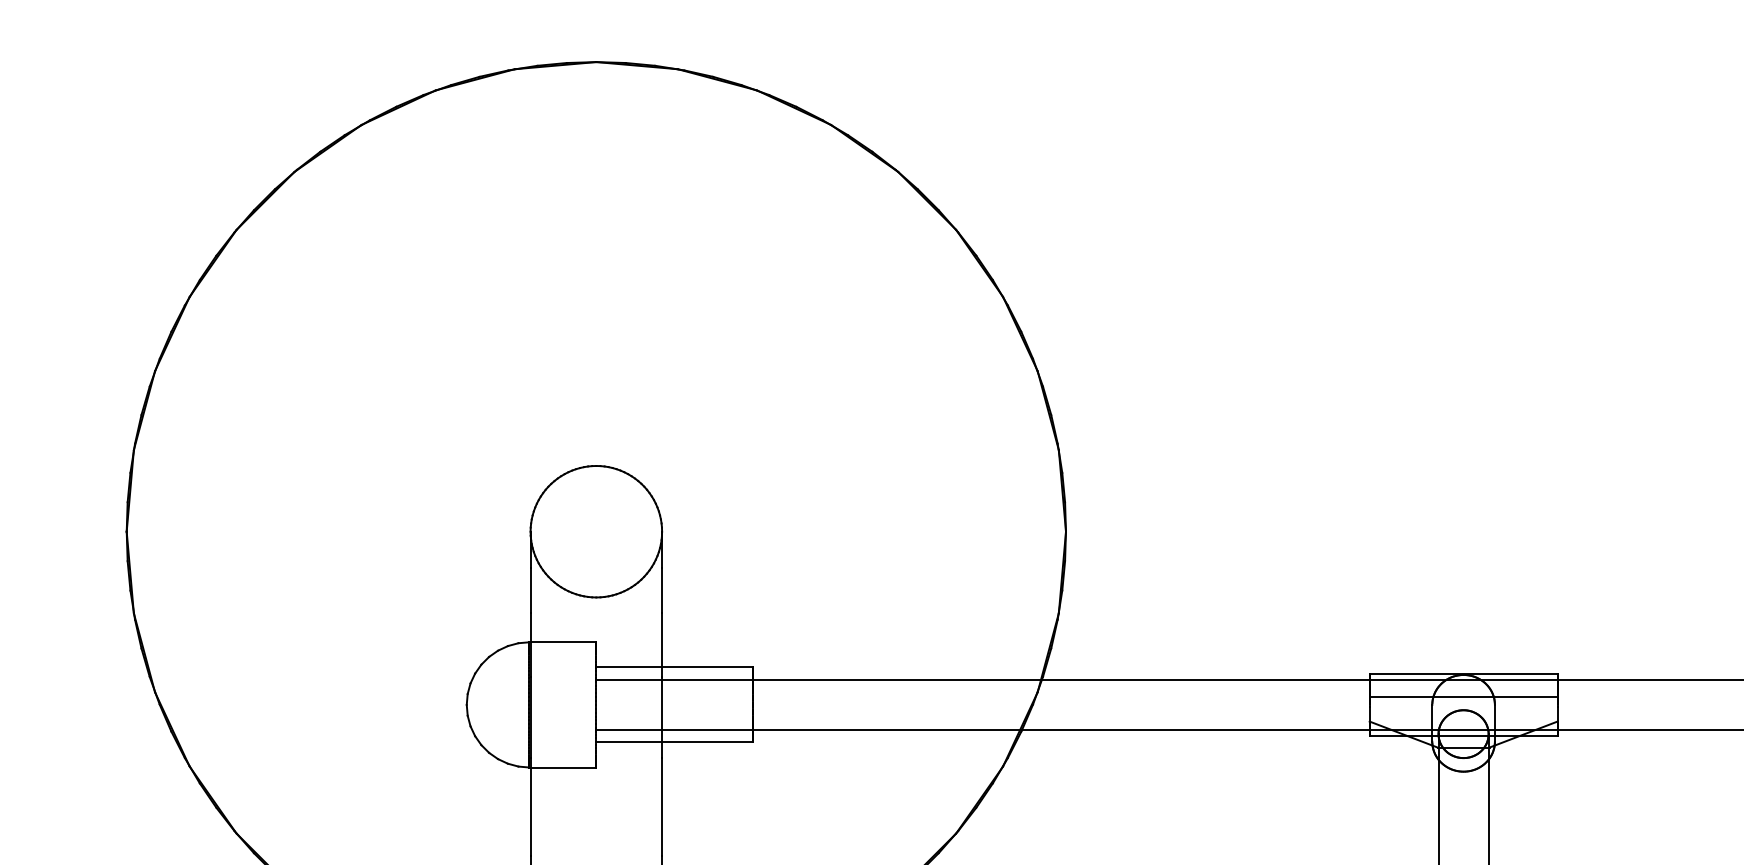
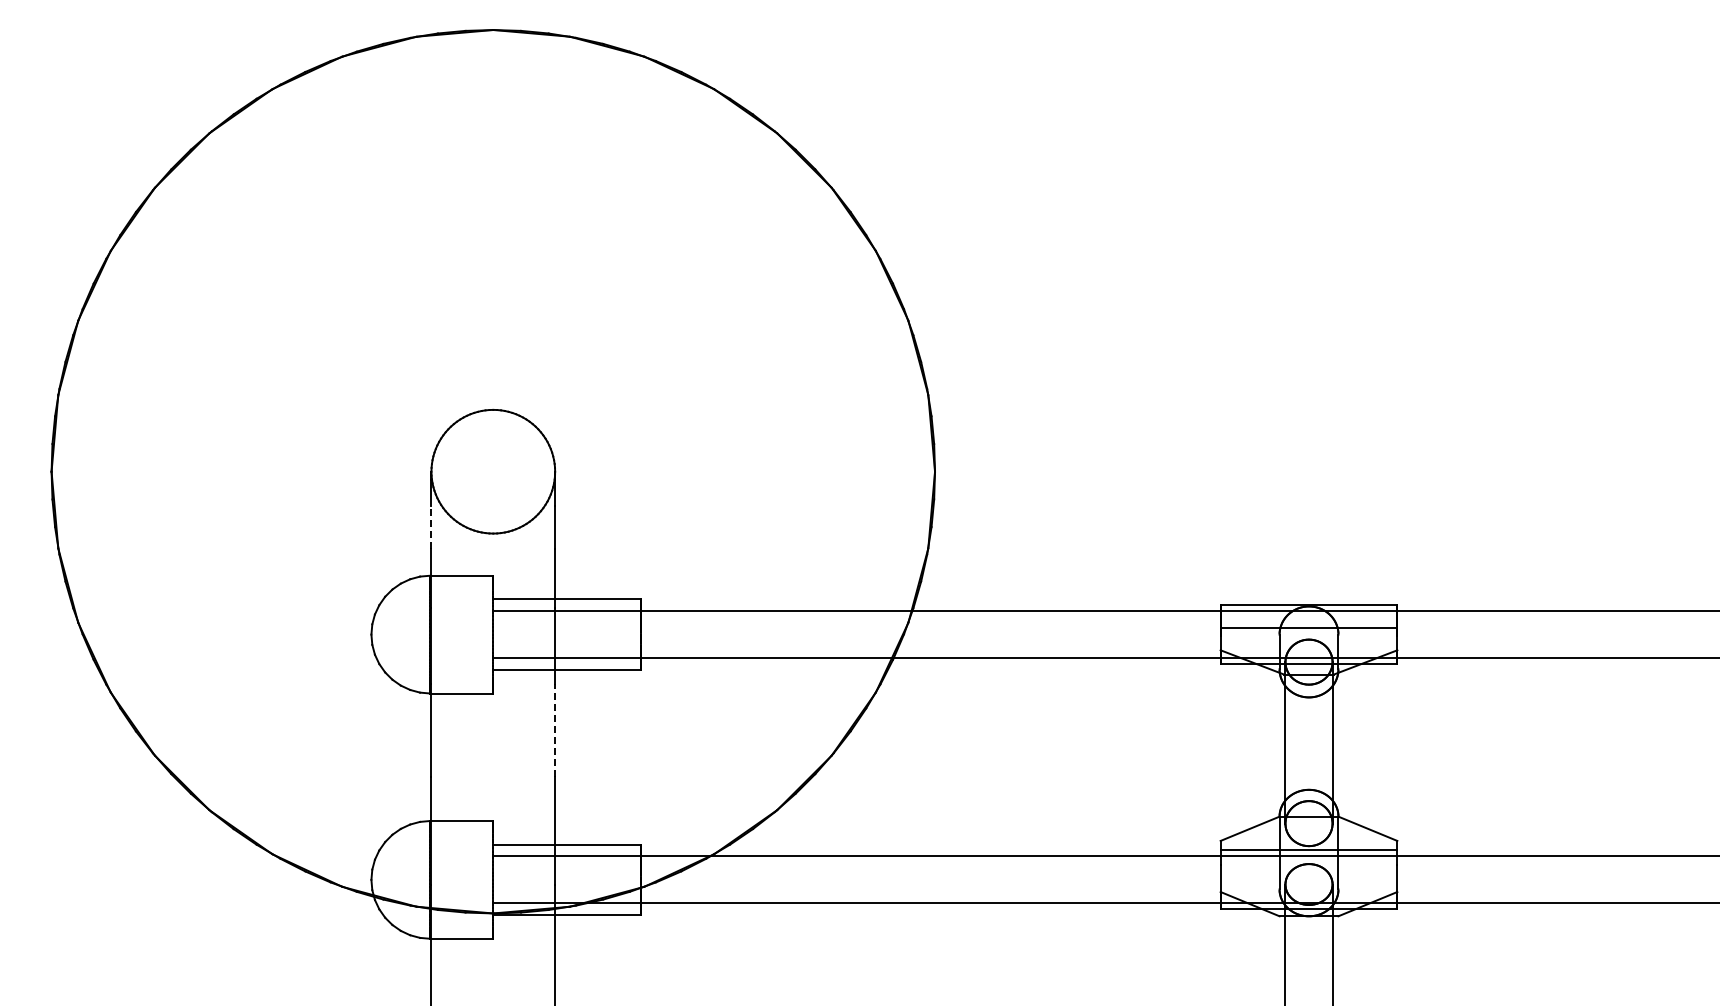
line: (530, 589) -> (431, 526), solid -> dashed
line: (662, 805) -> (555, 729), solid -> dashed

